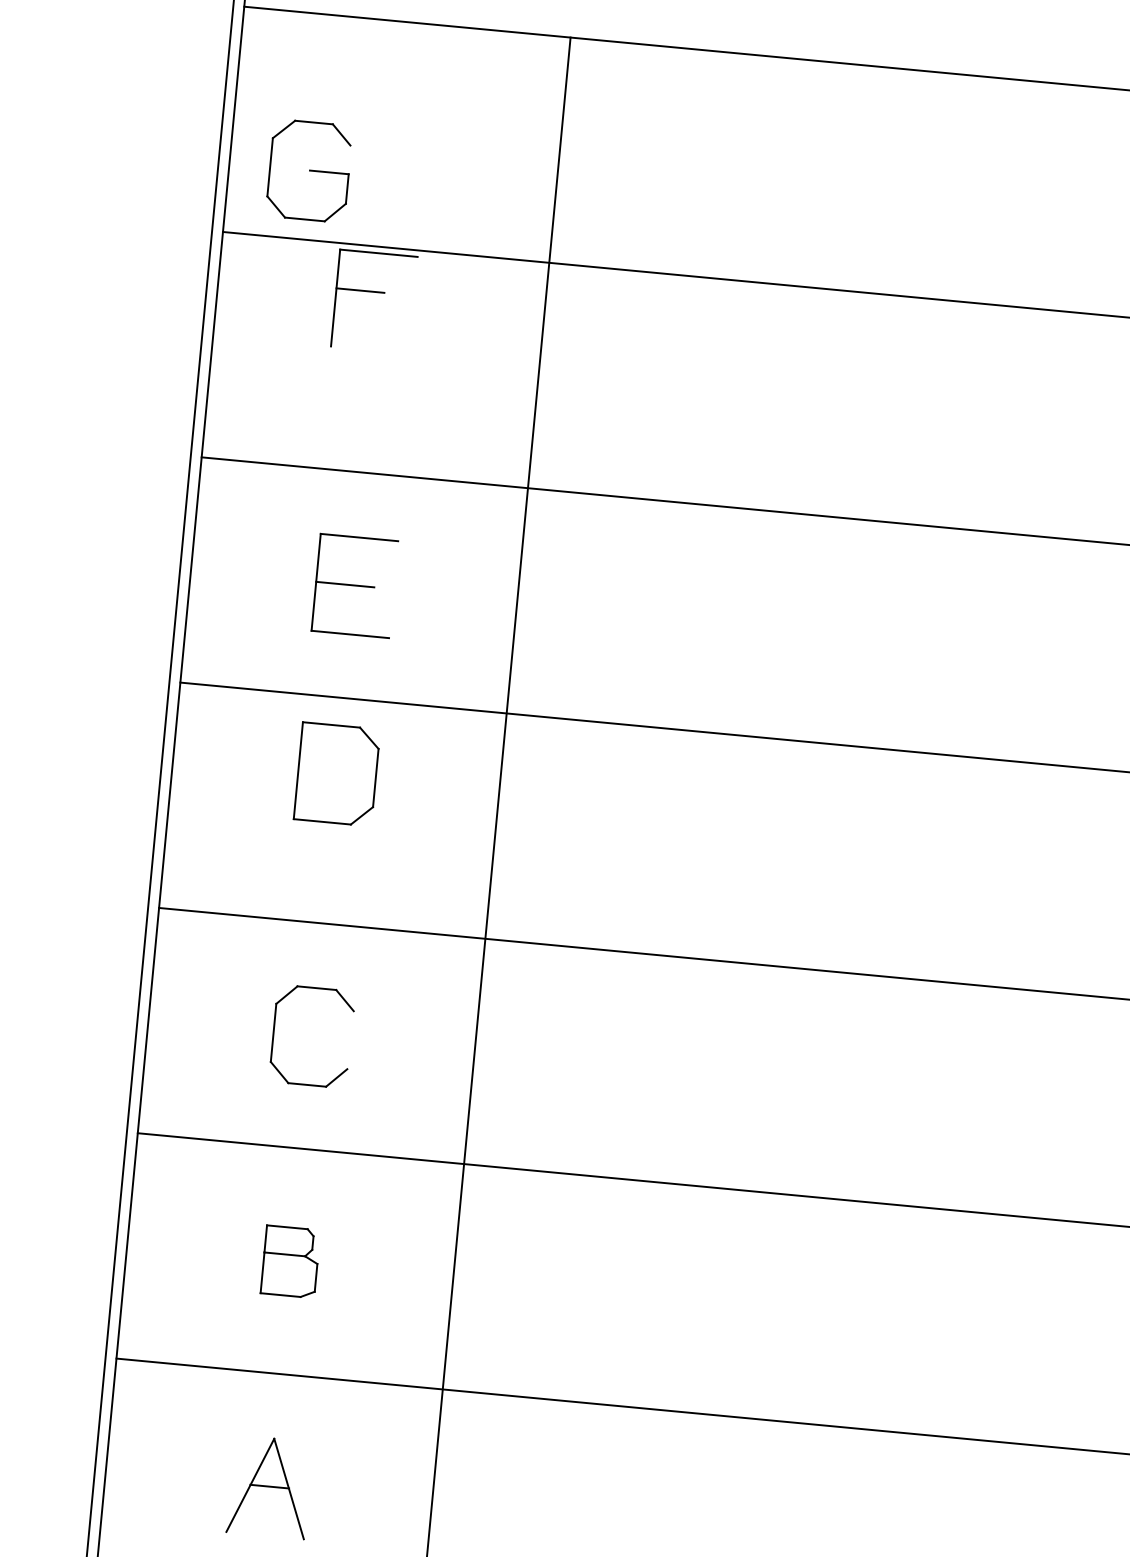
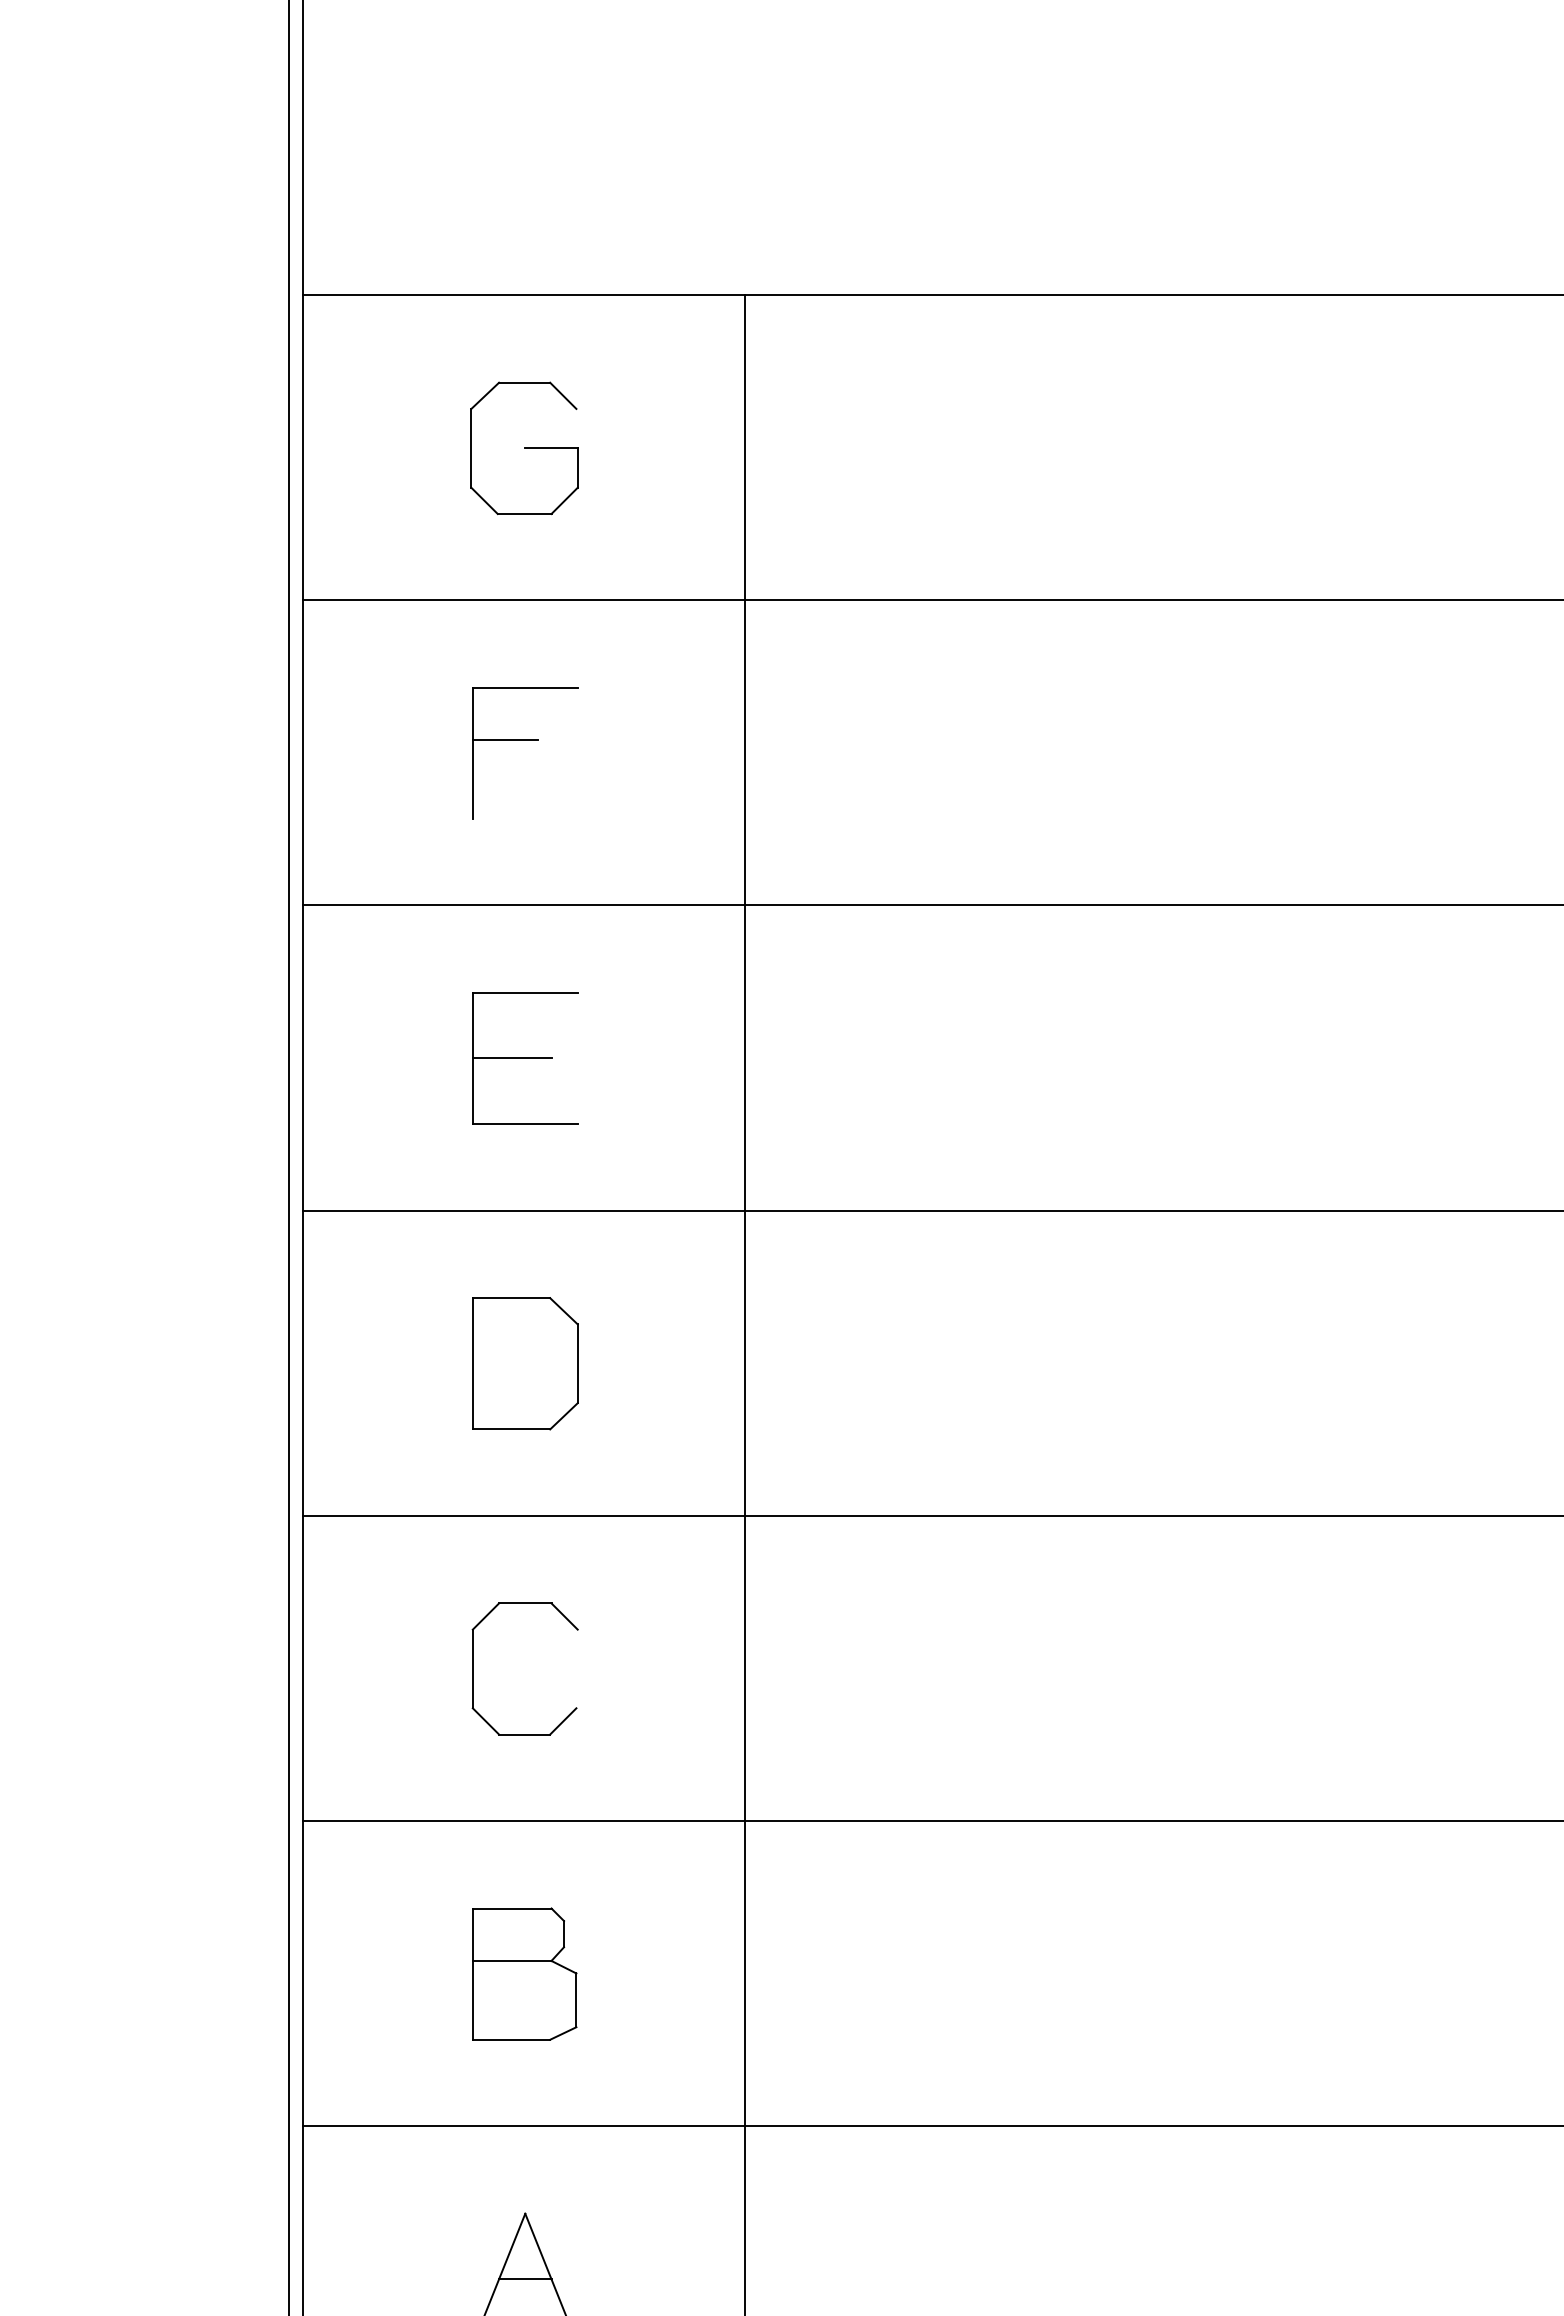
part: (309, 171) -> (524, 448), moved
part: (375, 292) -> (525, 740), moved
part: (337, 774) -> (525, 1363), moved
part: (290, 1261) -> (524, 1973), size x1.43

